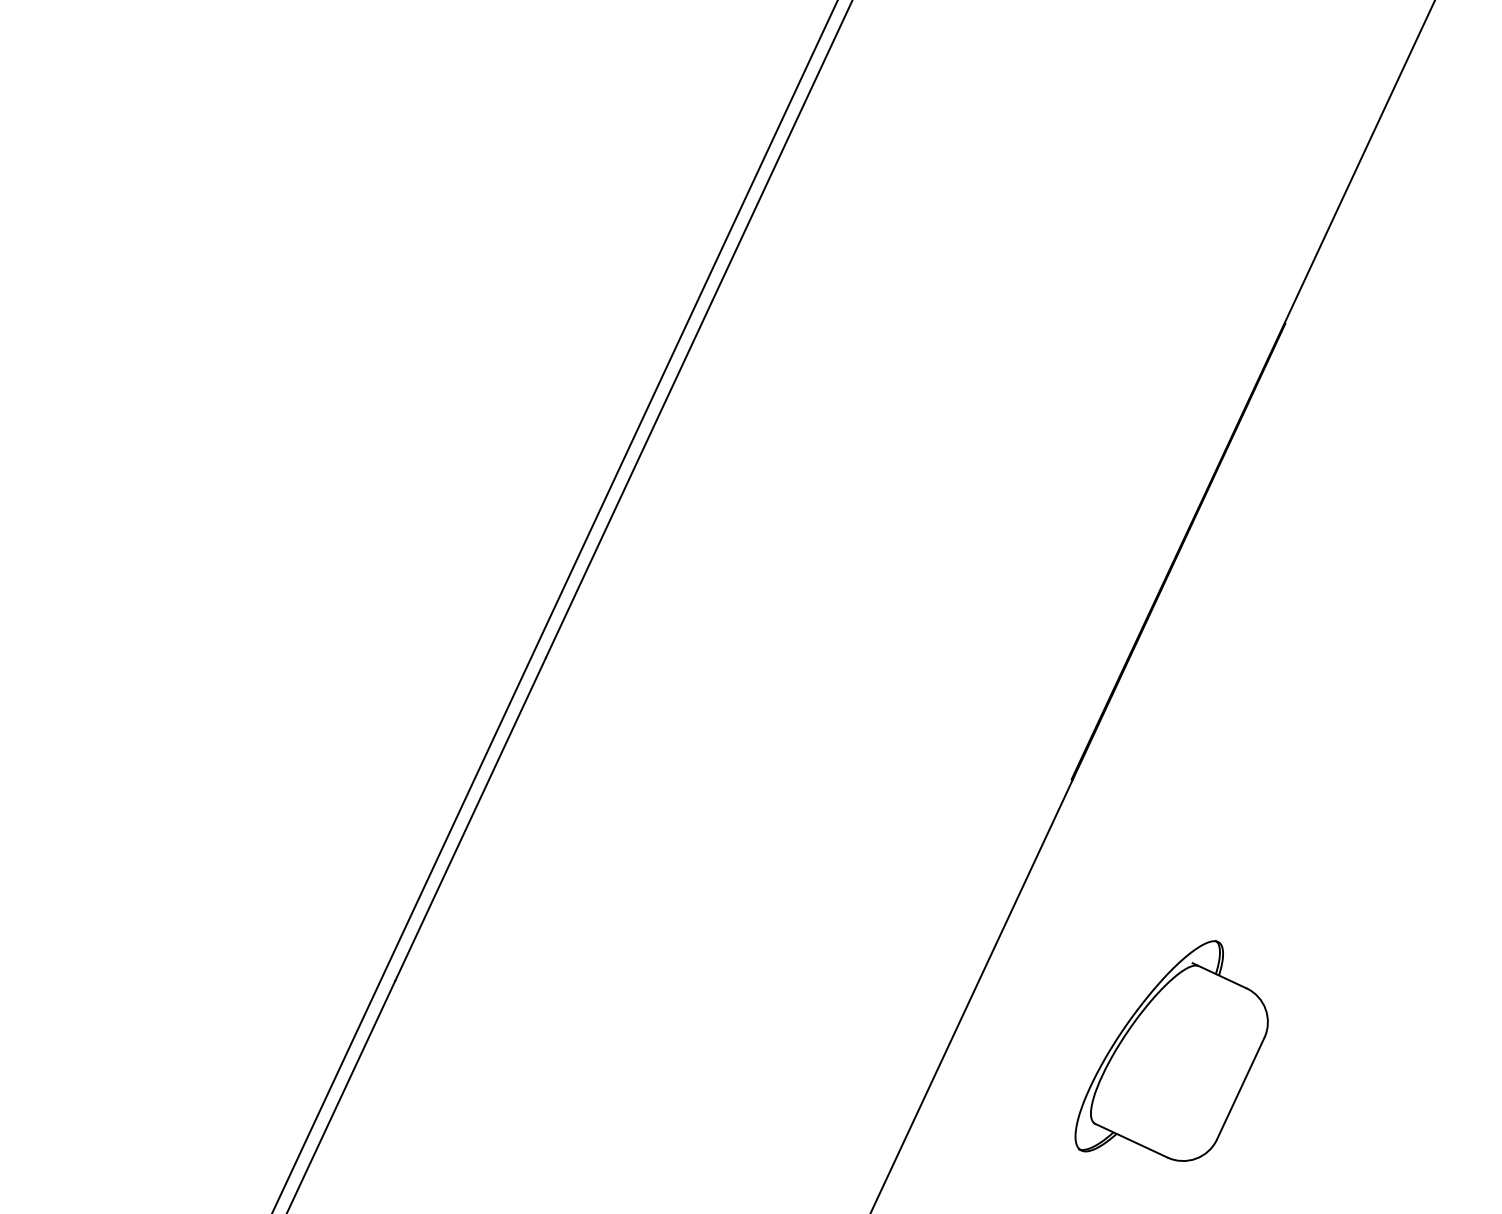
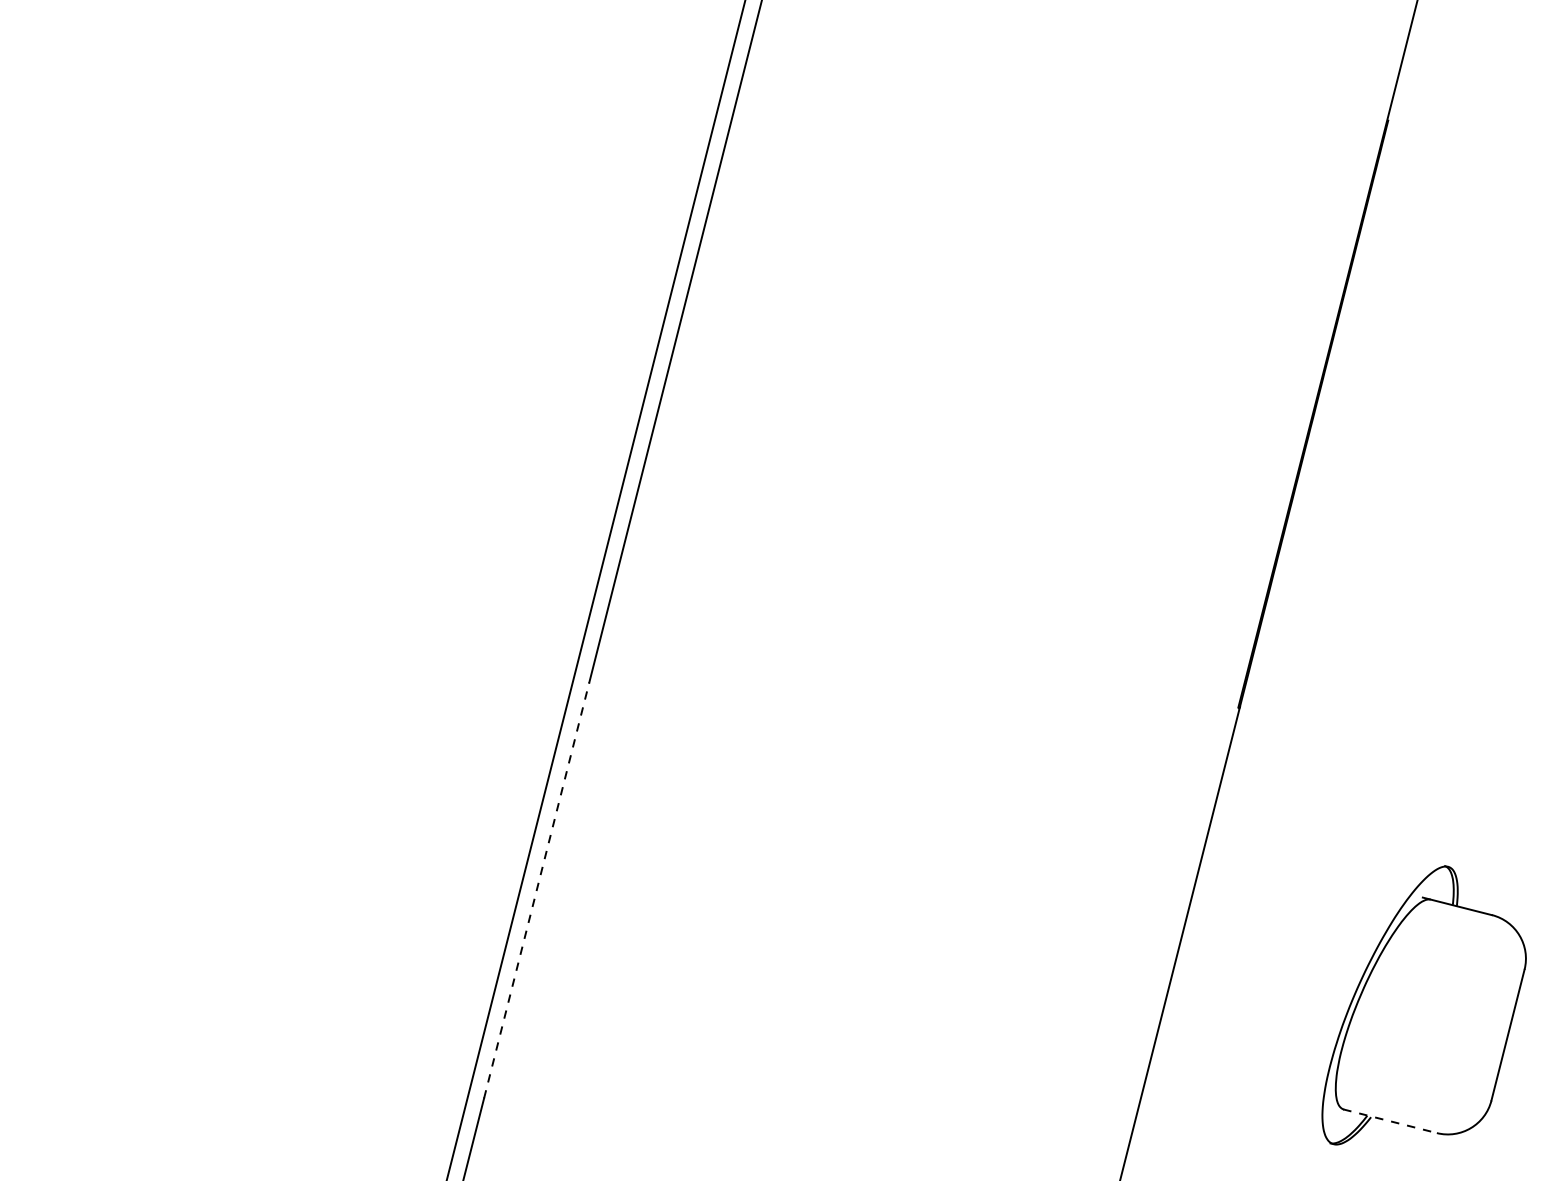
line: (470, 818) -> (536, 889), solid -> dashed
line: (1131, 1140) -> (1390, 1121), solid -> dashed

